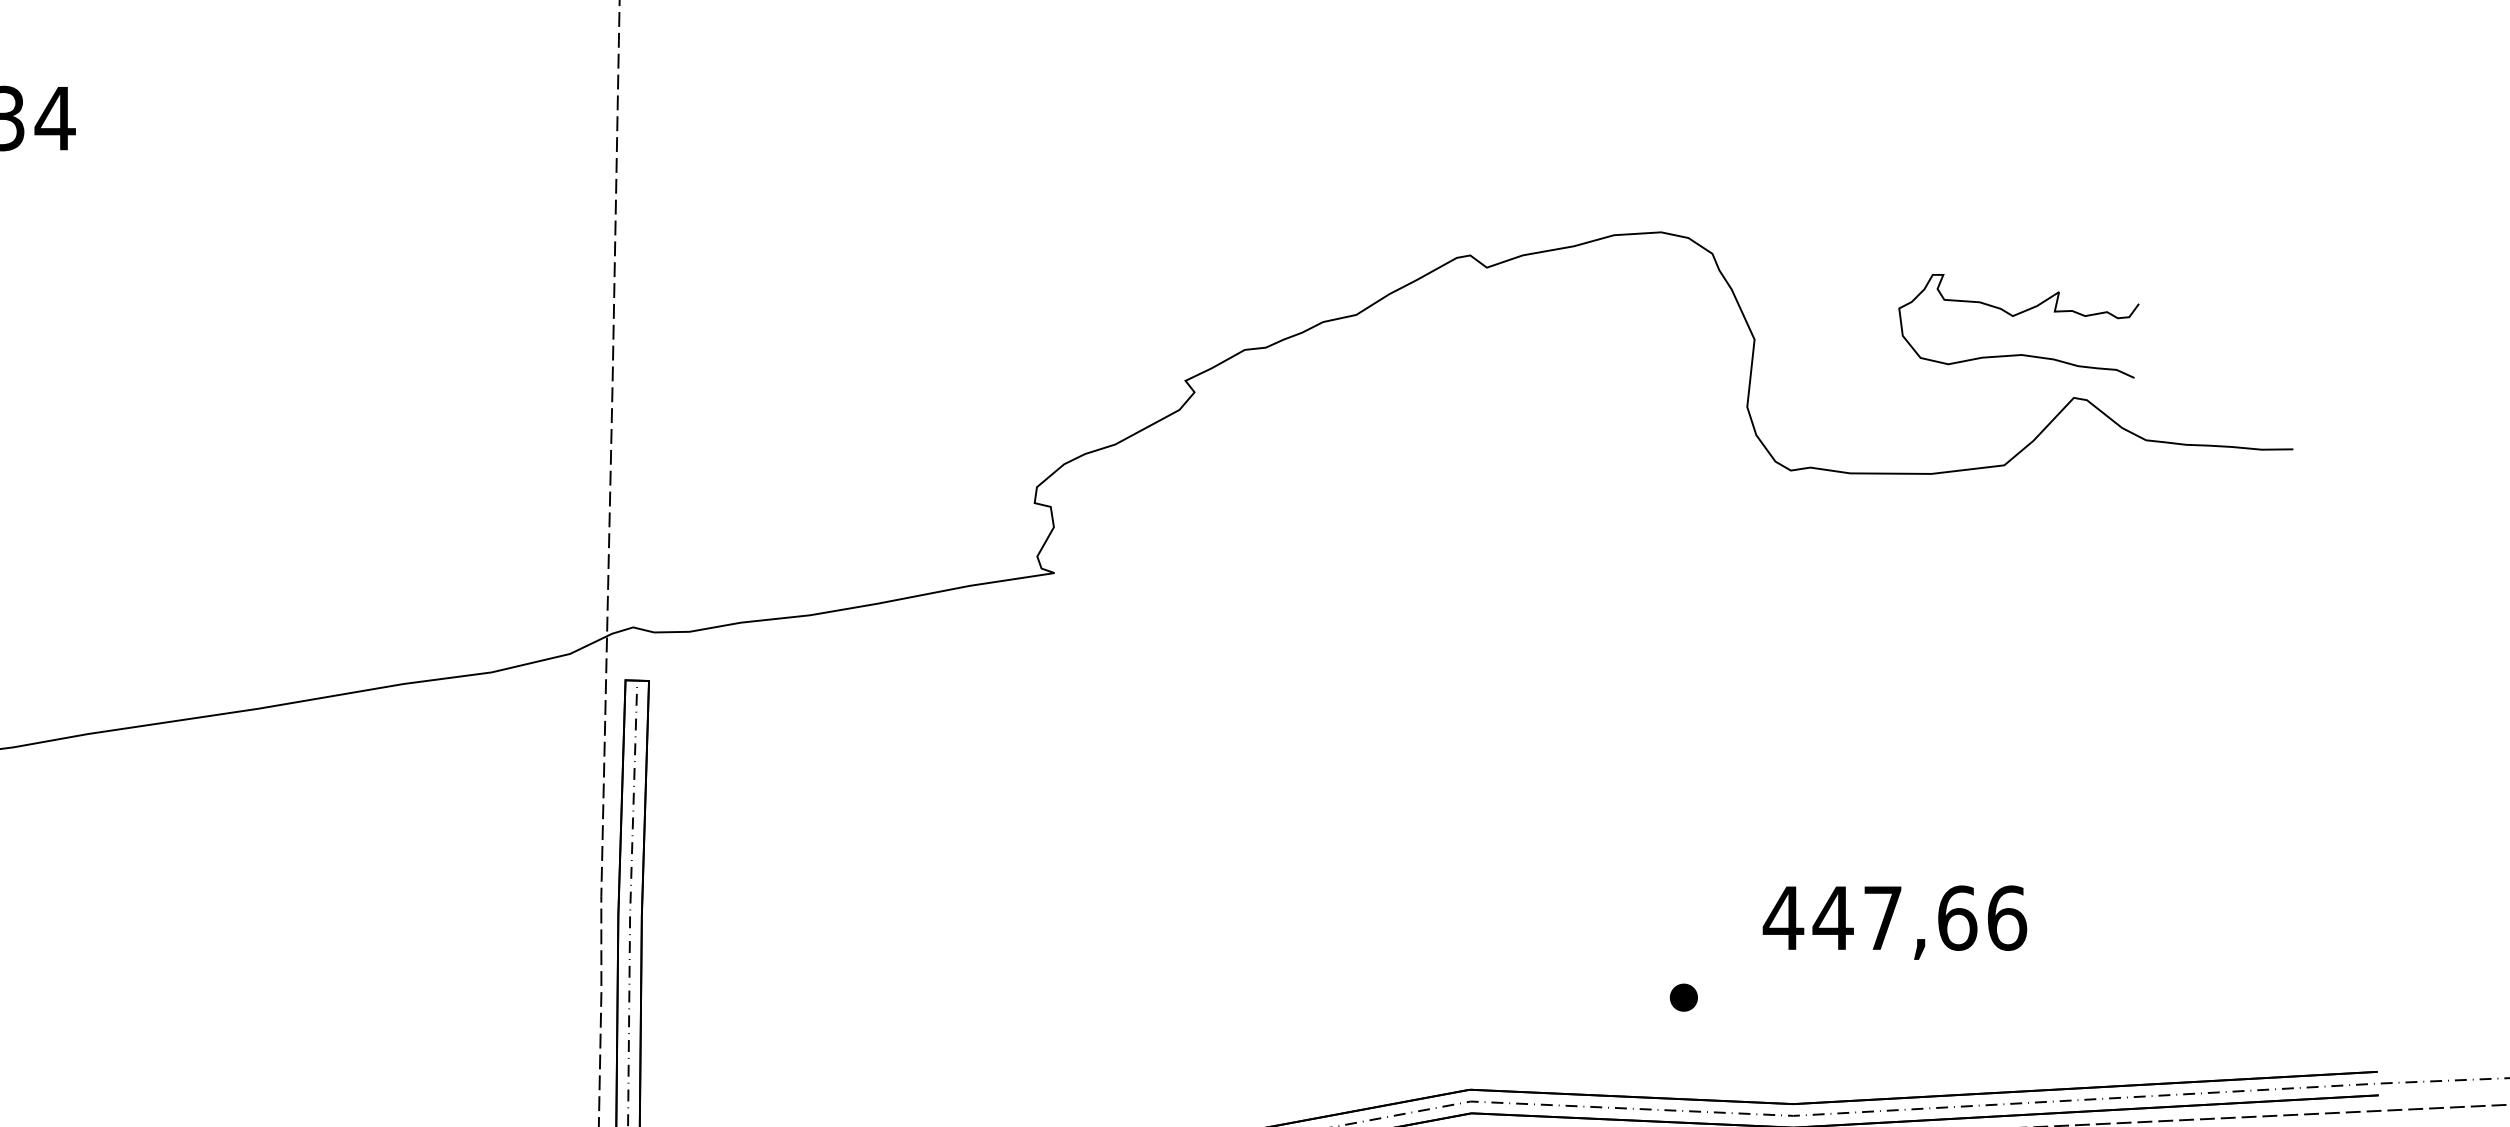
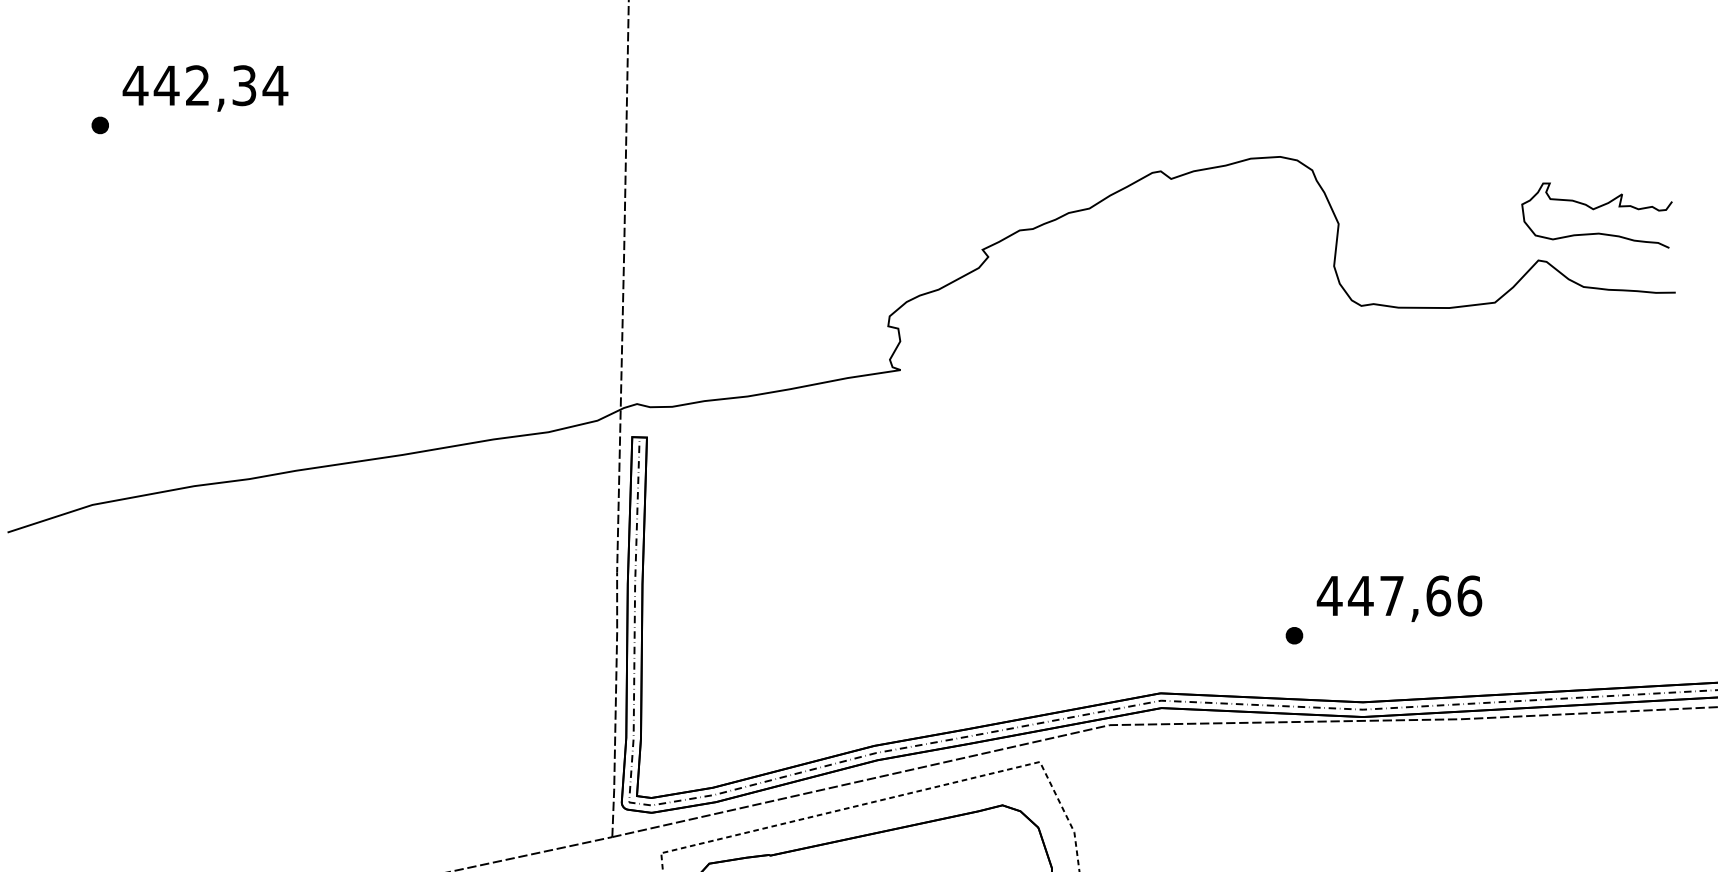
curve: (2013, 318) -> (1593, 210), moved
text: (1894, 922) -> (1399, 598), moved

